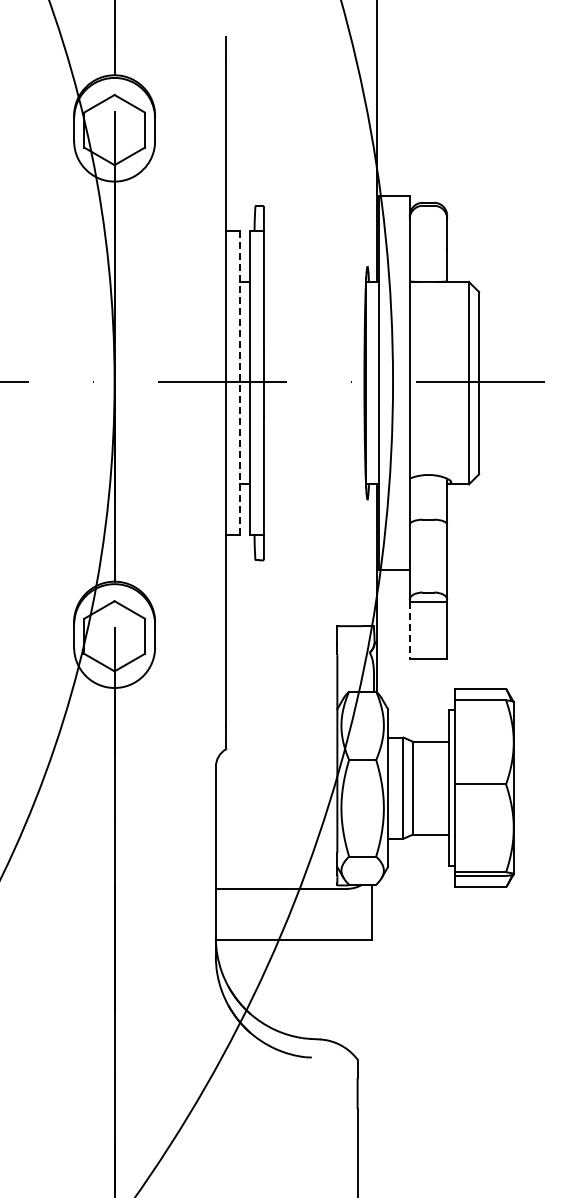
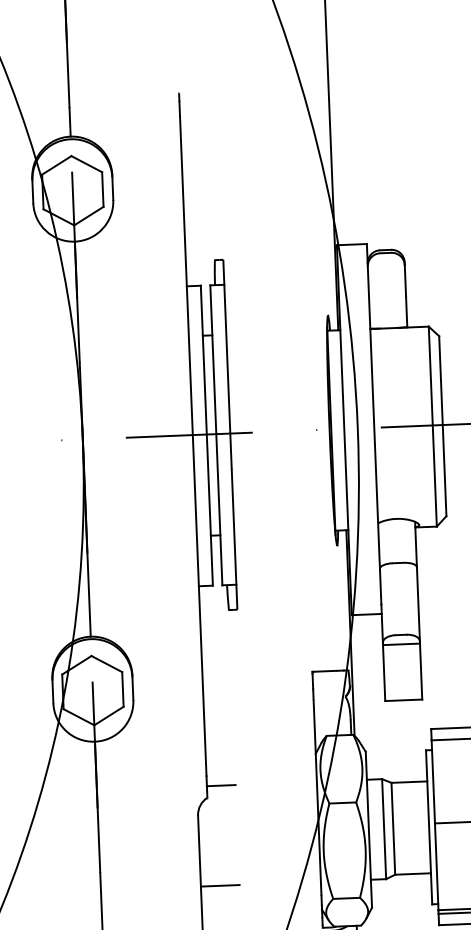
line: (240, 383) -> (207, 436), dashed -> solid
line: (409, 630) -> (383, 673), dashed -> solid
line: (240, 737) -> (221, 785), added
line: (235, 838) -> (220, 885), added

